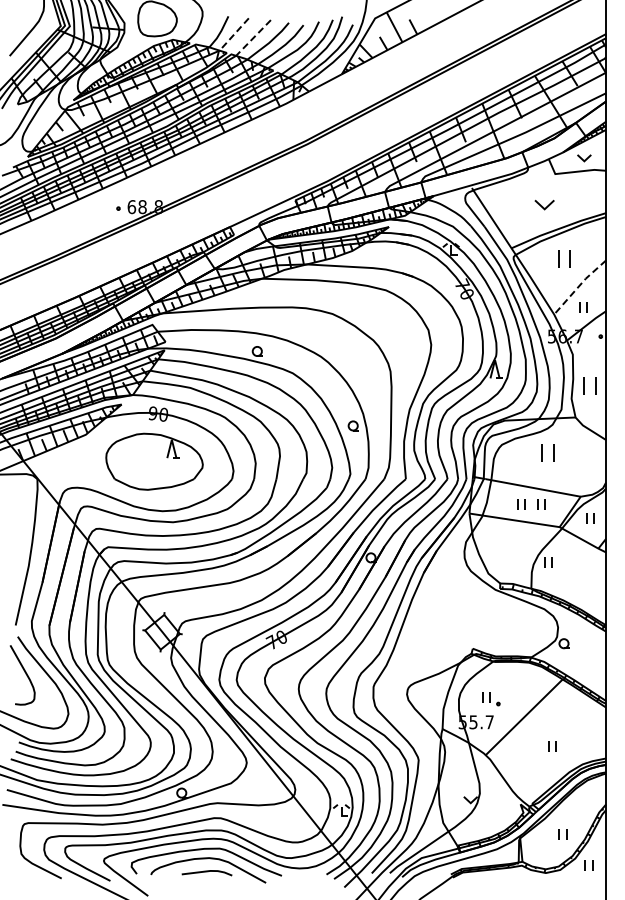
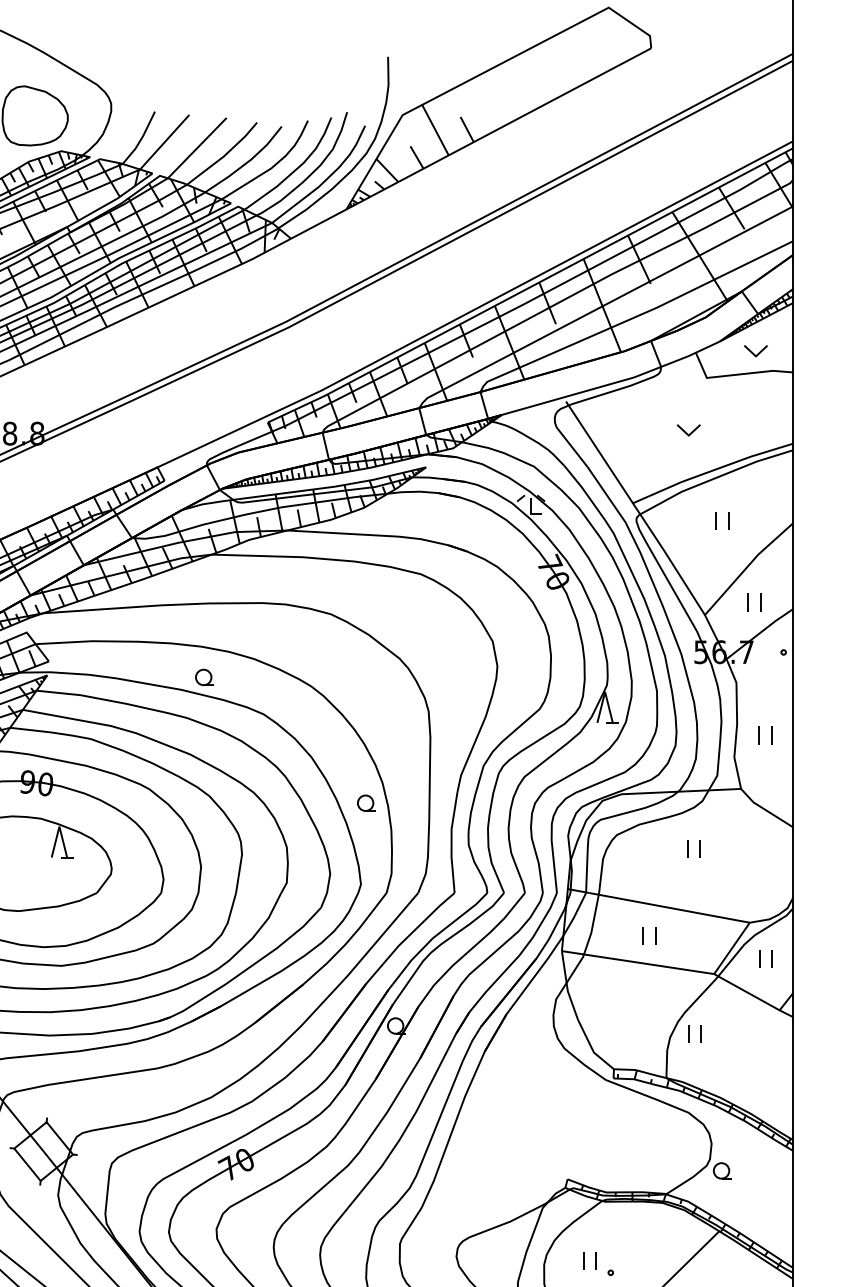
line: (234, 34) -> (165, 142), dashed -> solid
line: (253, 37) -> (197, 147), dashed -> solid
part: (544, 205) -> (688, 430), size x0.71
part: (564, 258) -> (722, 520), size x0.62
line: (579, 286) -> (747, 567), dashed -> solid
part: (589, 385) -> (764, 734), size x0.62
part: (547, 452) -> (693, 848), size x0.62
part: (541, 504) -> (683, 935), removed

